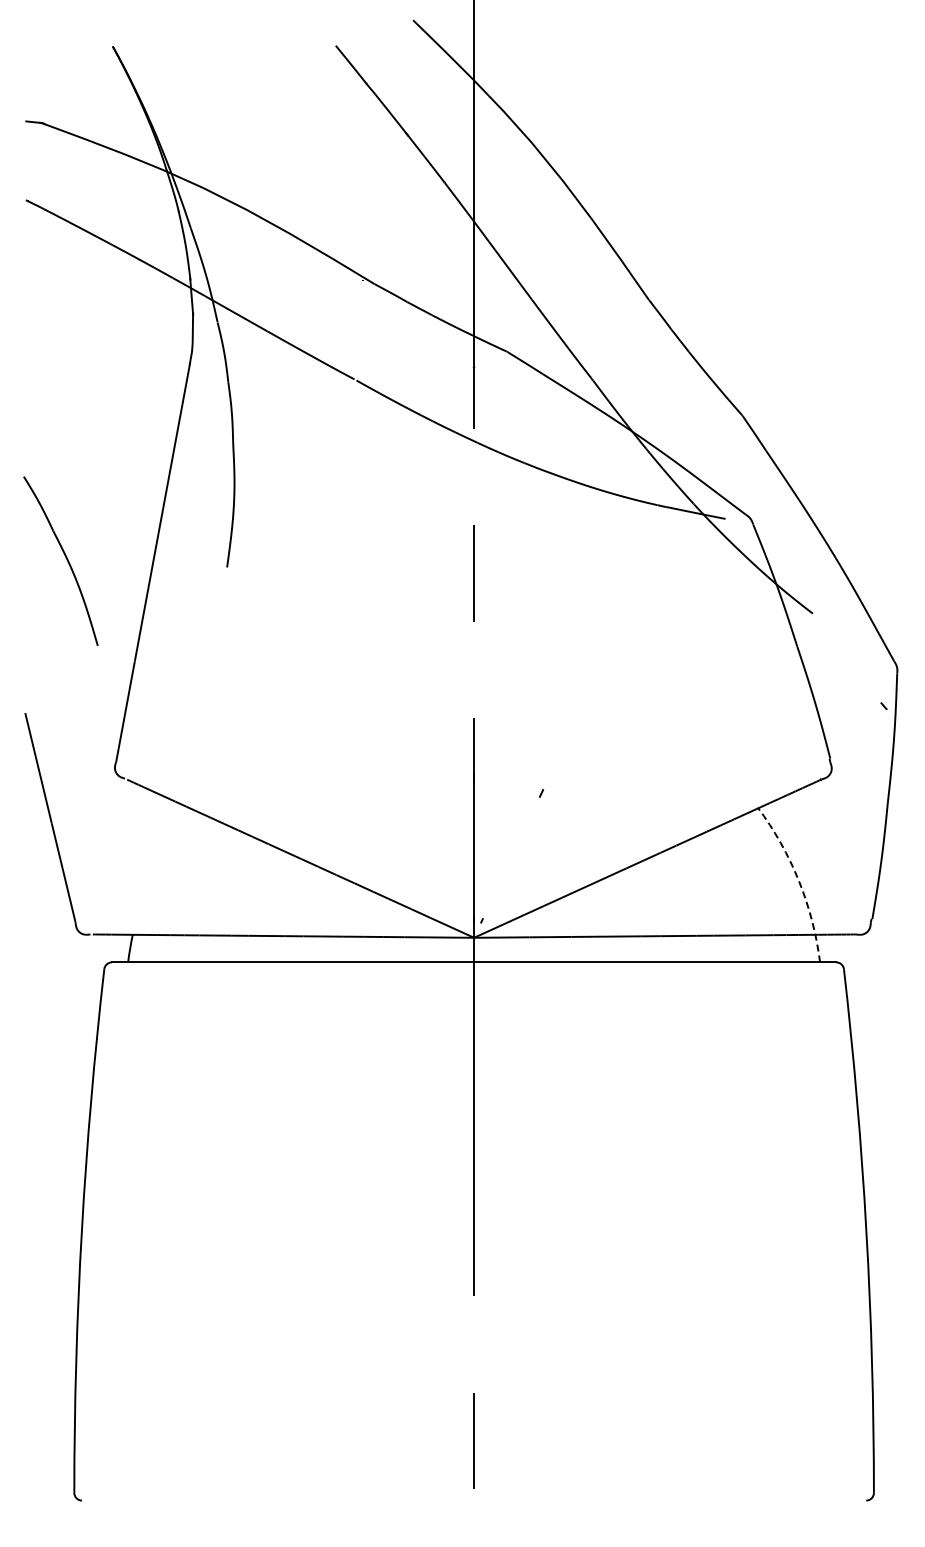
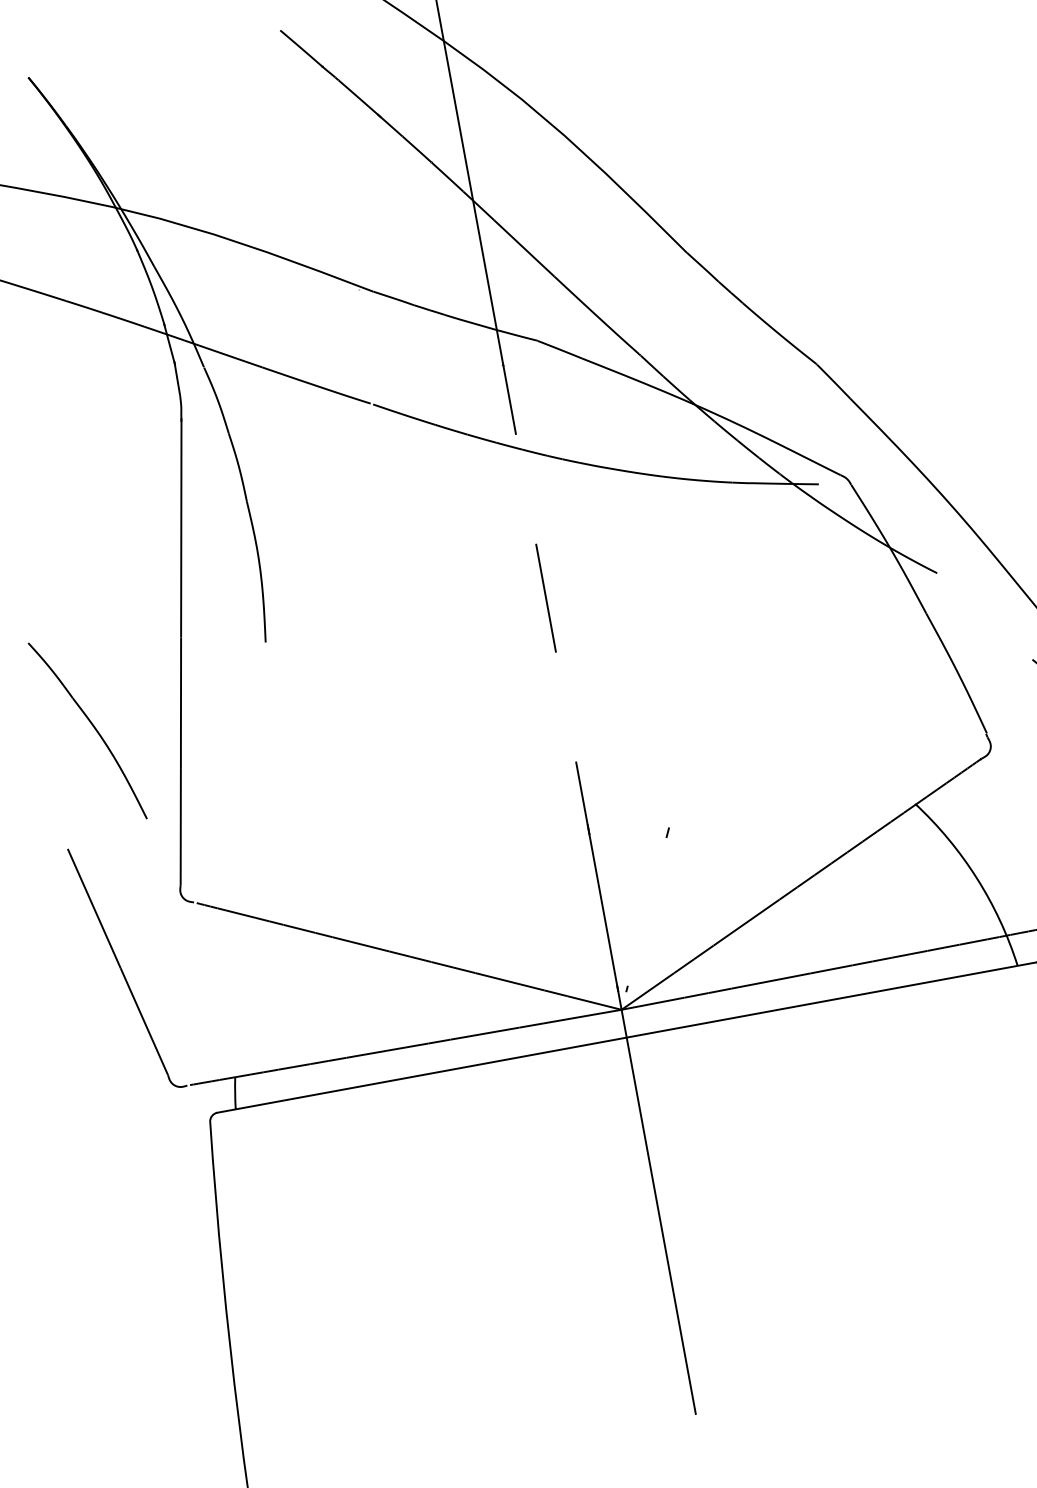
part: (60, 560) -> (87, 730), moved
arc: (798, 880) -> (976, 877), dashed -> solid

